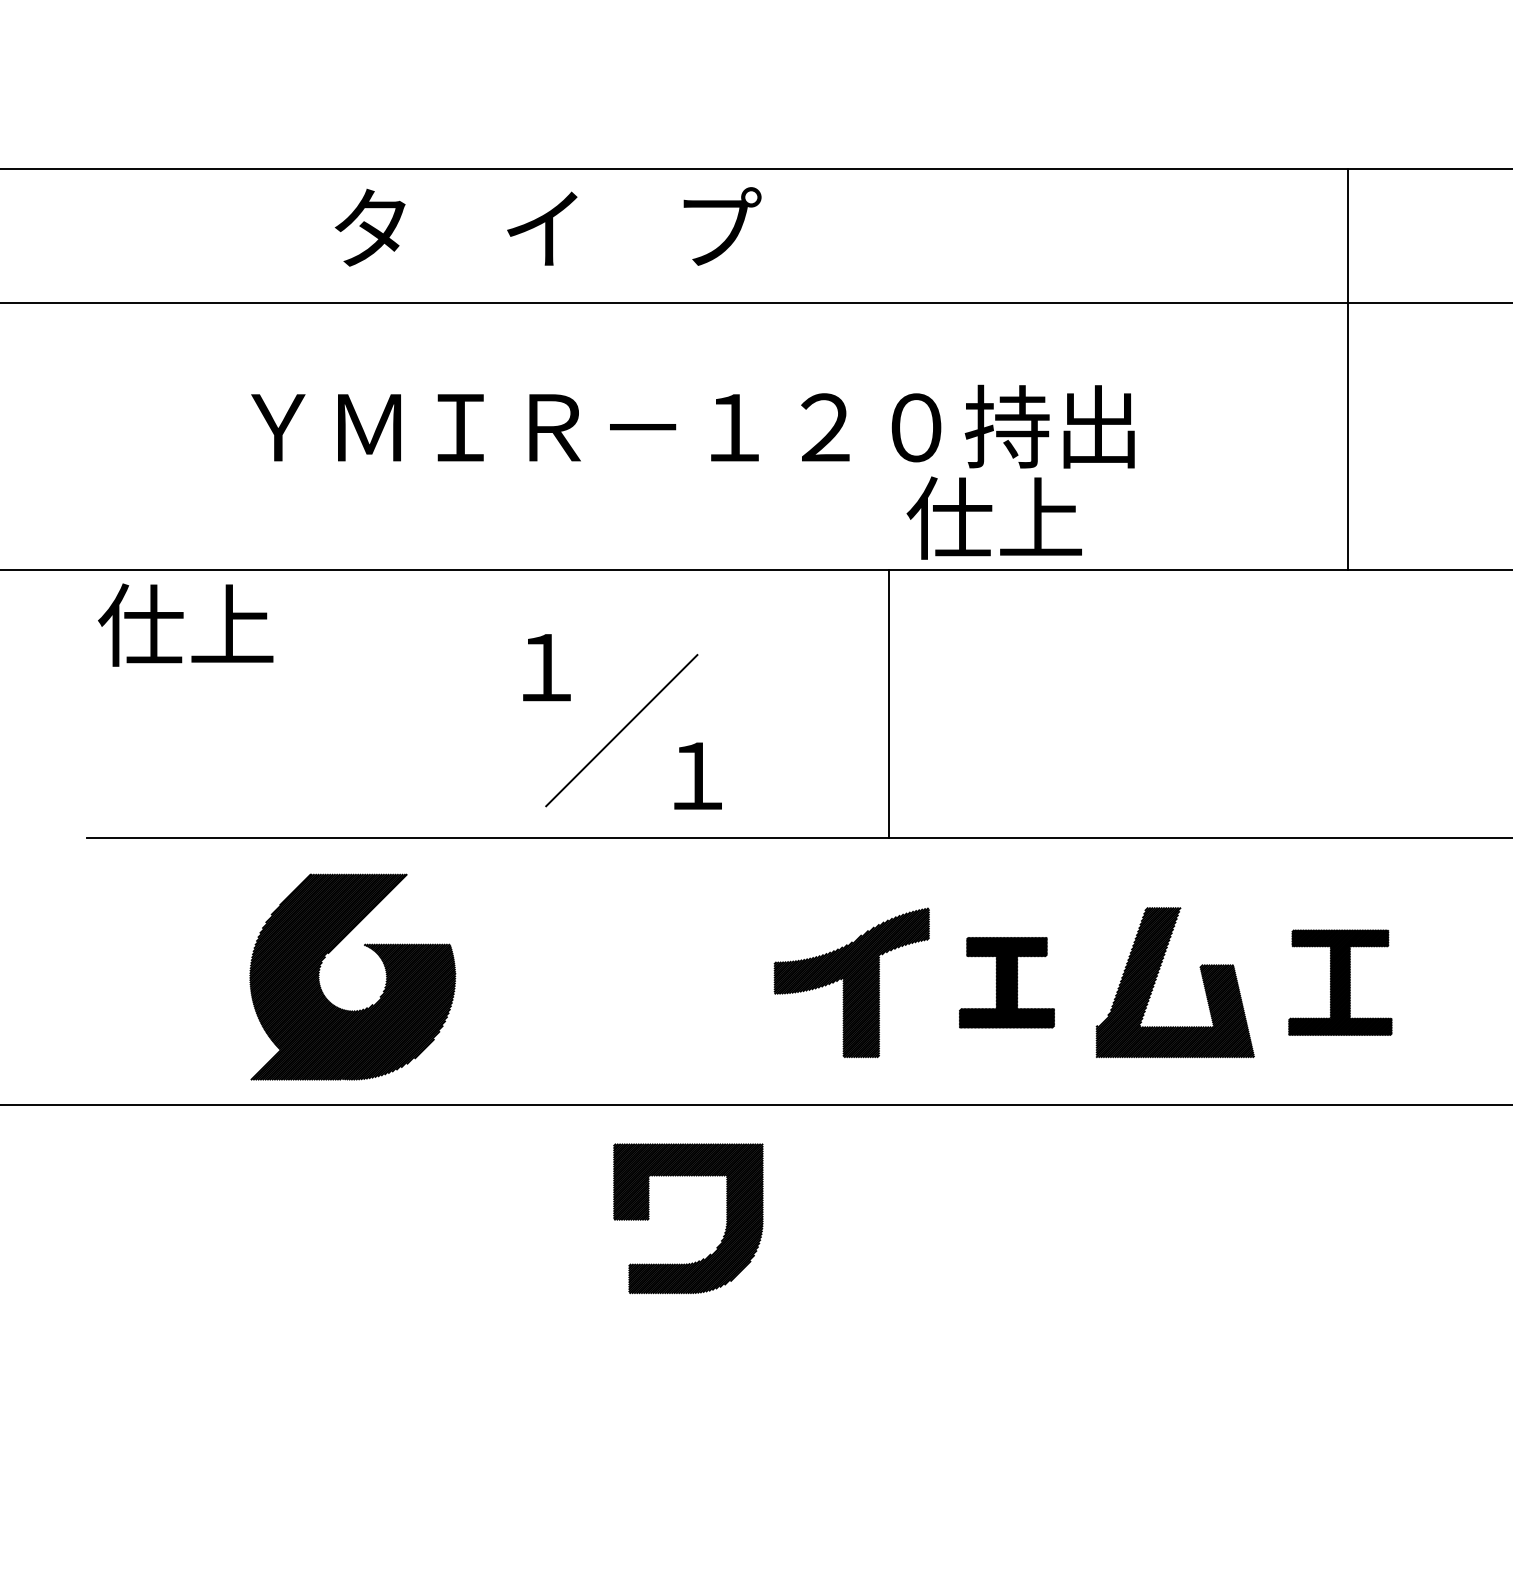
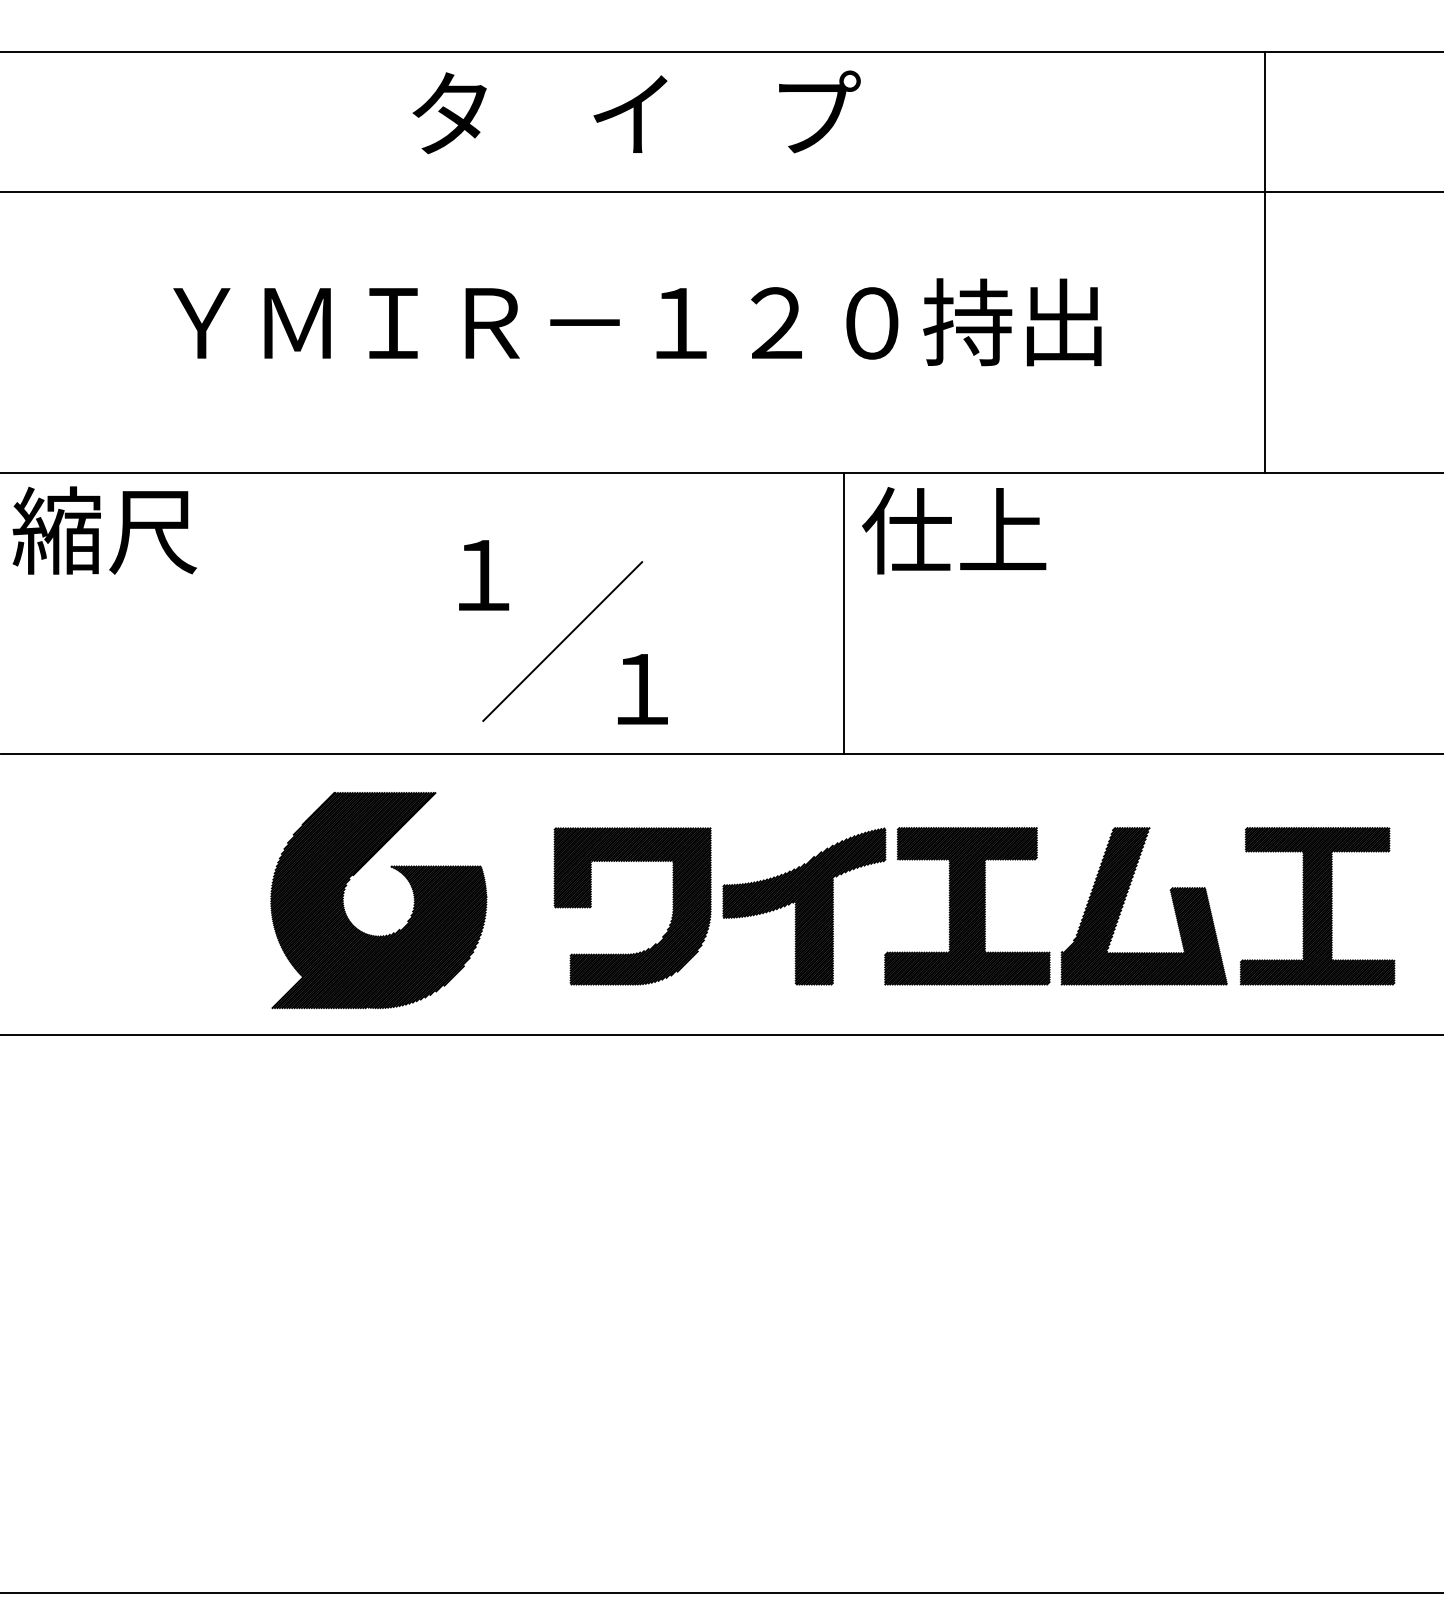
text: (547, 226) -> (635, 111), moved
line: (1348, 369) -> (1265, 262), moved
text: (993, 517) -> (953, 530), moved
text: (185, 625) -> (104, 531), 仕上 -> 縮尺
part: (329, 953) -> (354, 875), moved
part: (1006, 982) -> (966, 906), size x1.67
part: (1340, 982) -> (1317, 906), size x1.43
part: (725, 1226) -> (671, 914), moved

